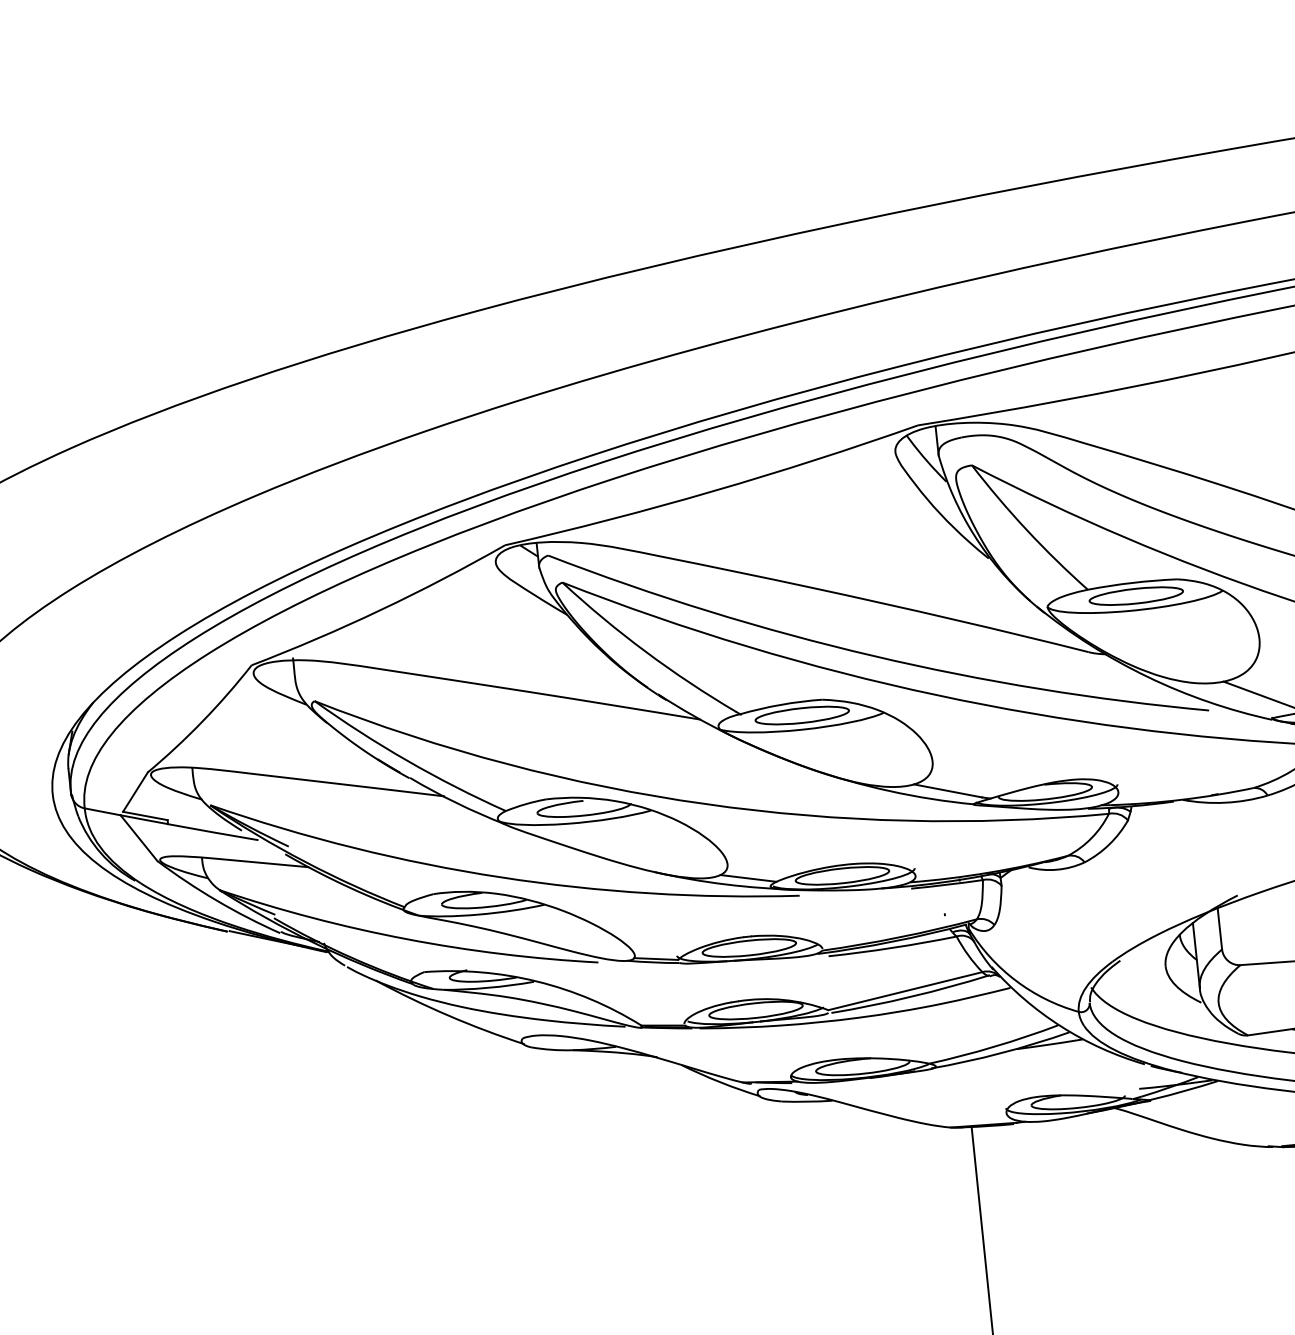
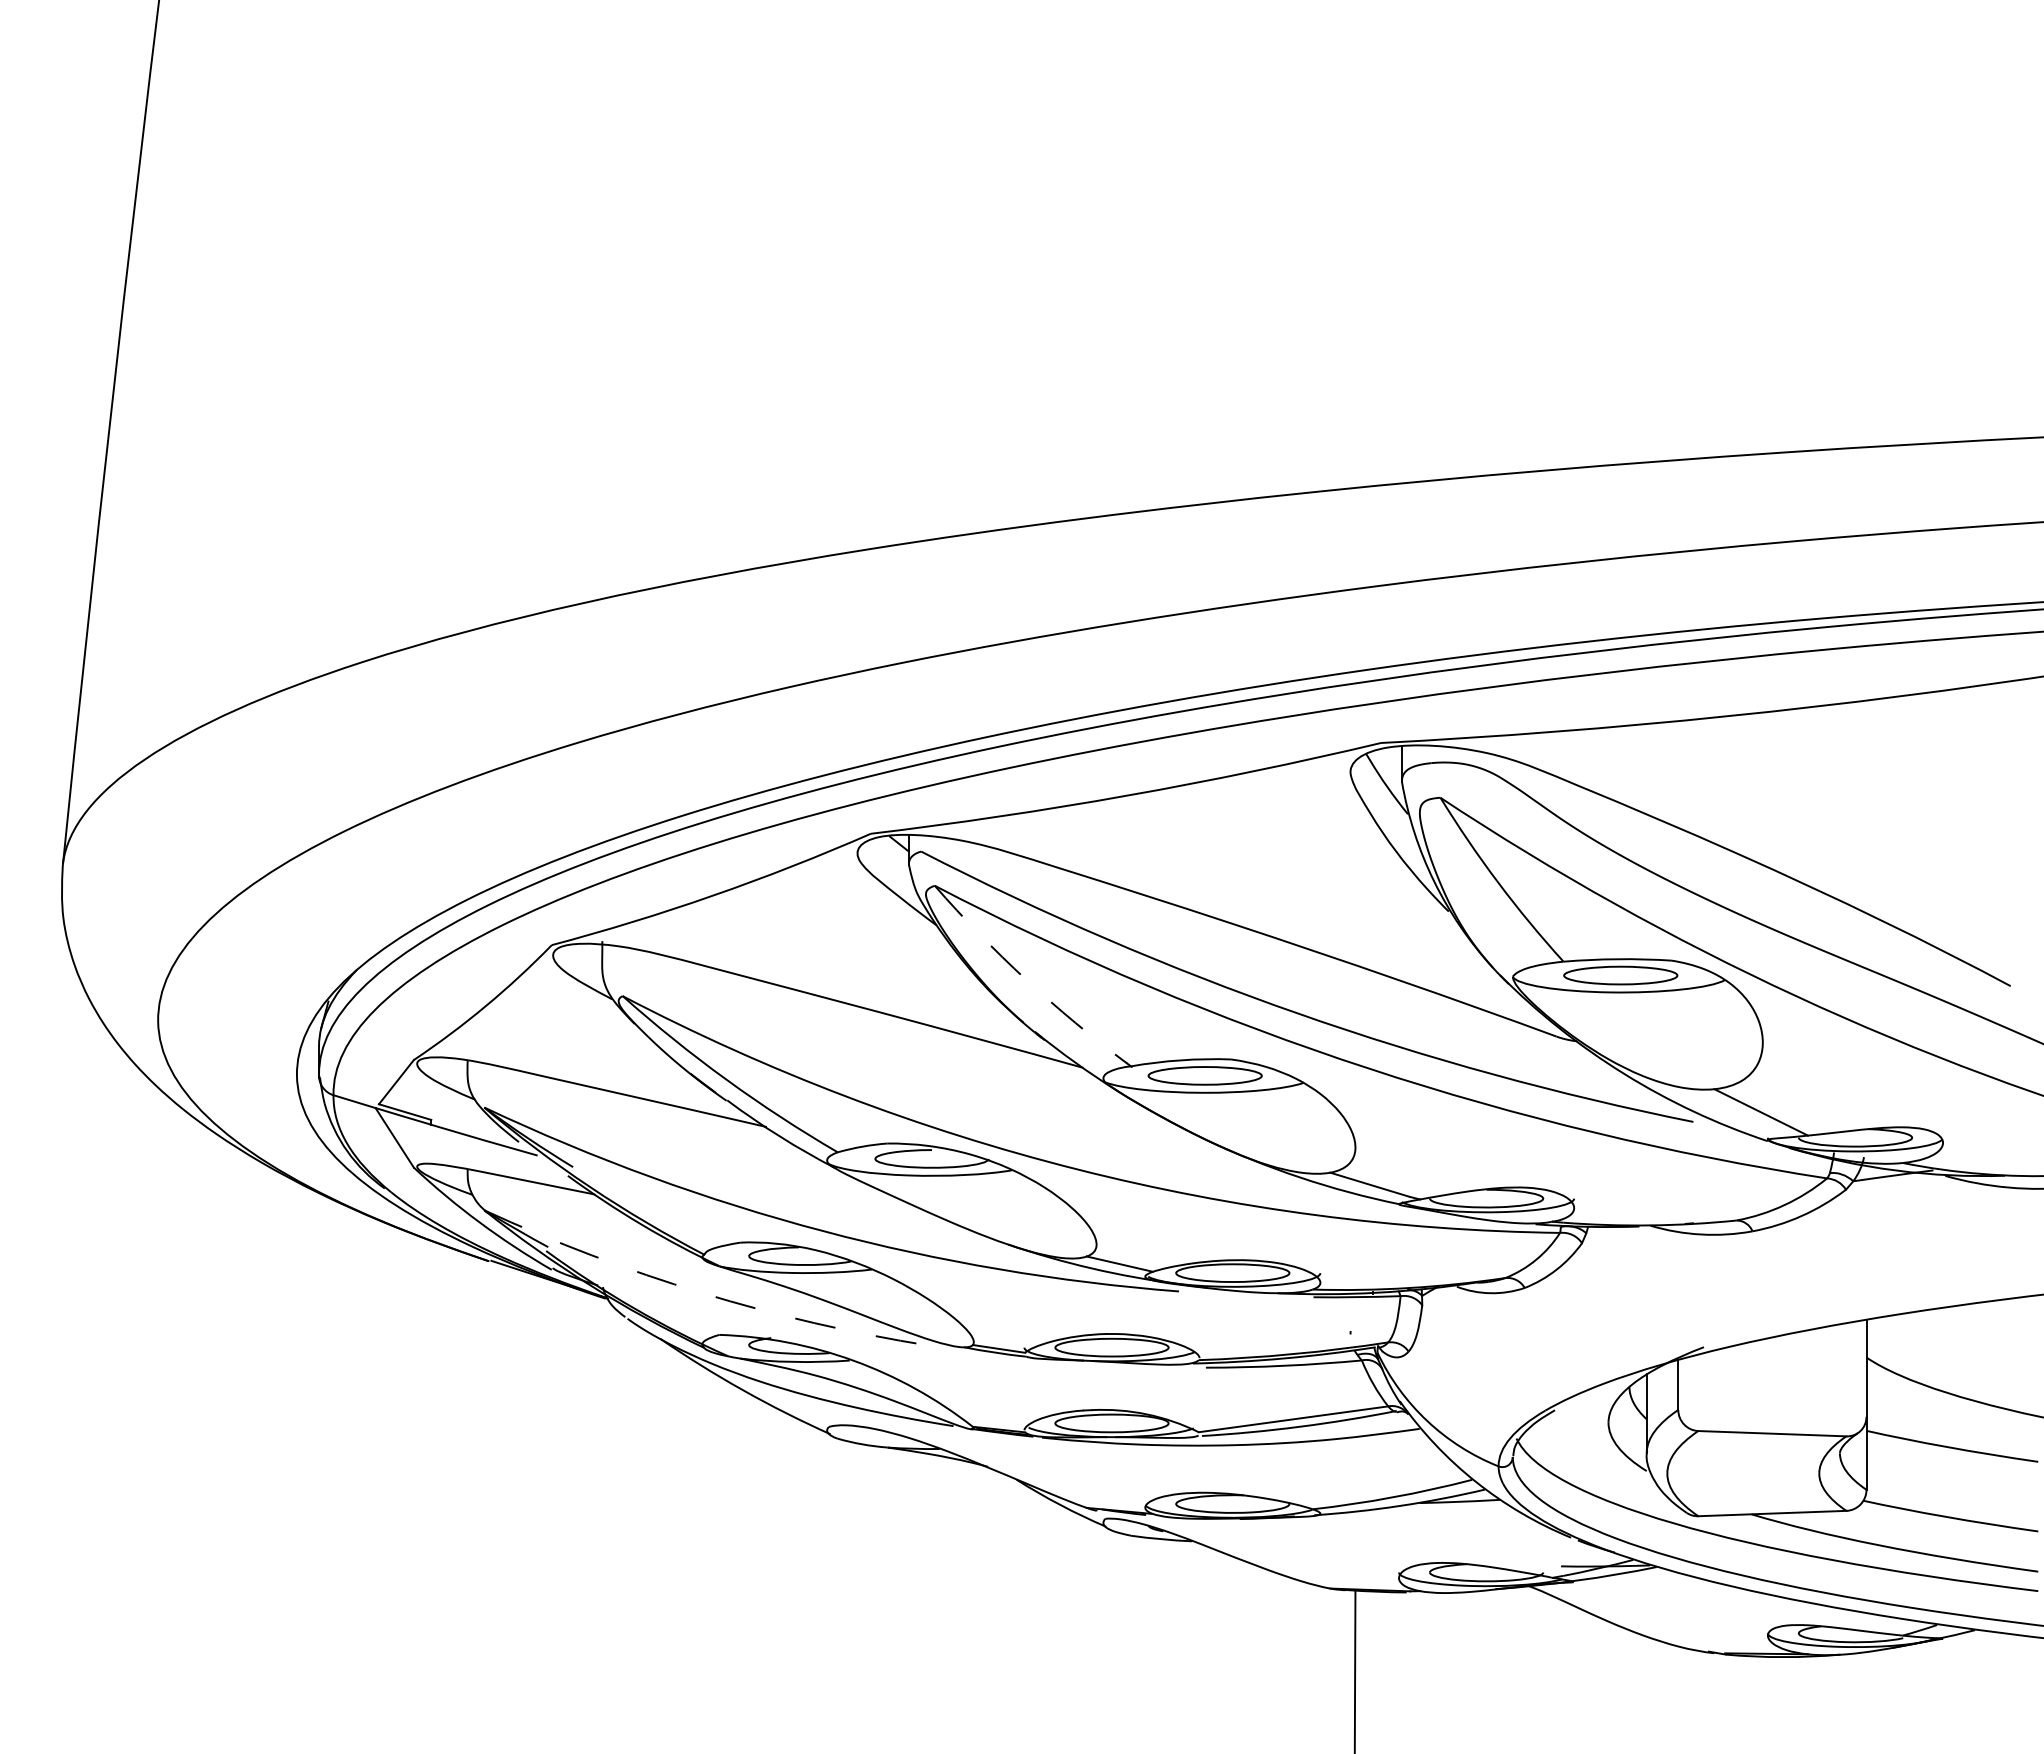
arc: (646, 651) -> (1026, 979), solid -> dashed
arc: (406, 939) -> (702, 1293), solid -> dashed

